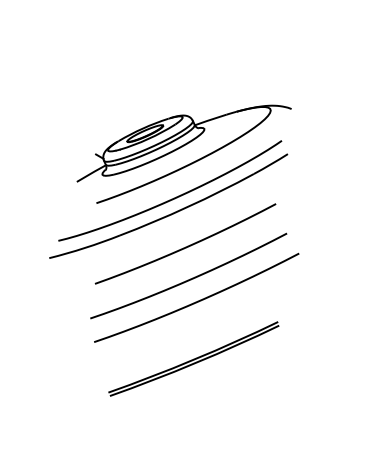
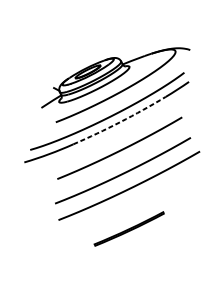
arc: (187, 206) -> (120, 121), solid -> dashed
part: (193, 358) -> (128, 228), size x0.6

